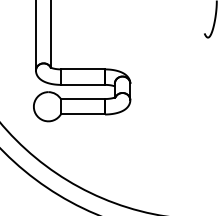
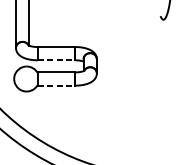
line: (83, 84) -> (56, 59), solid -> dashed
line: (83, 114) -> (56, 85), solid -> dashed

